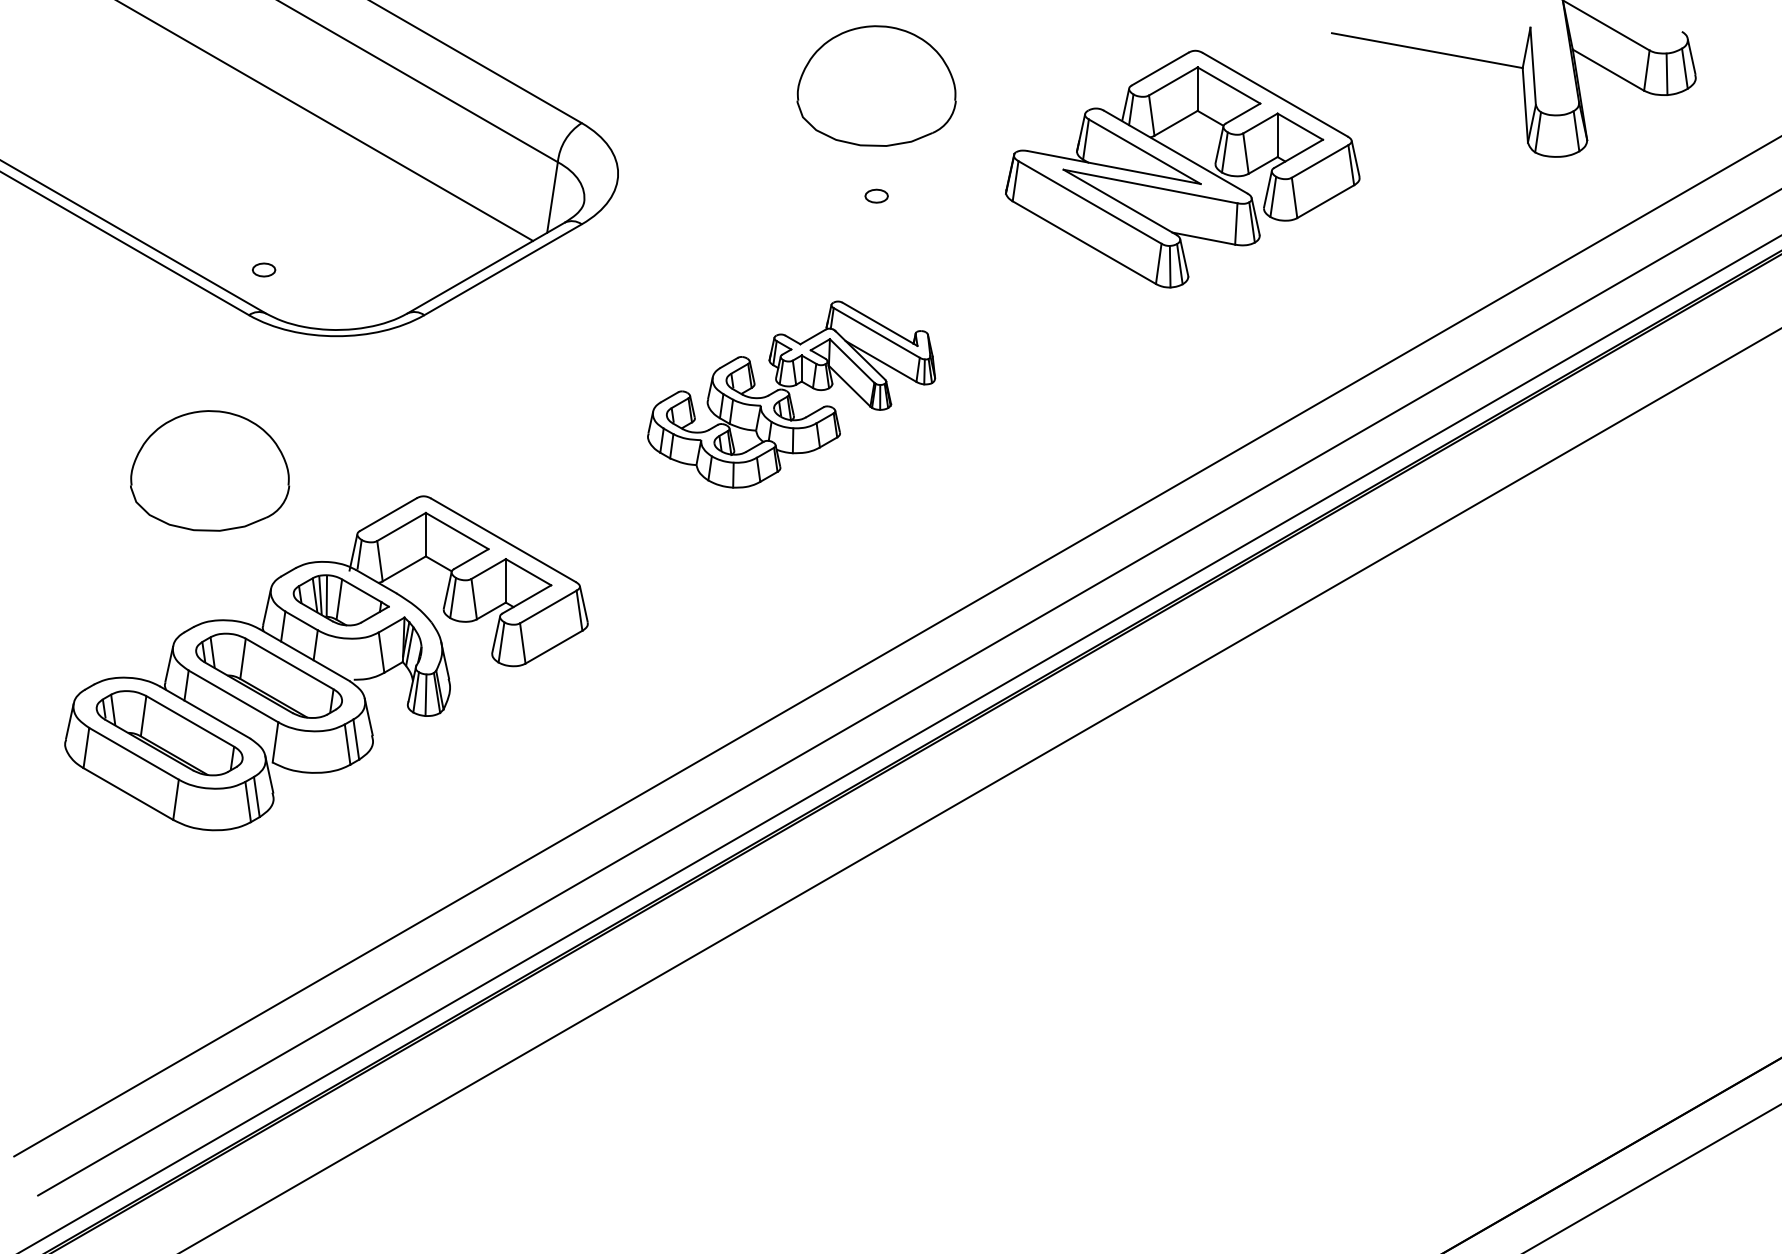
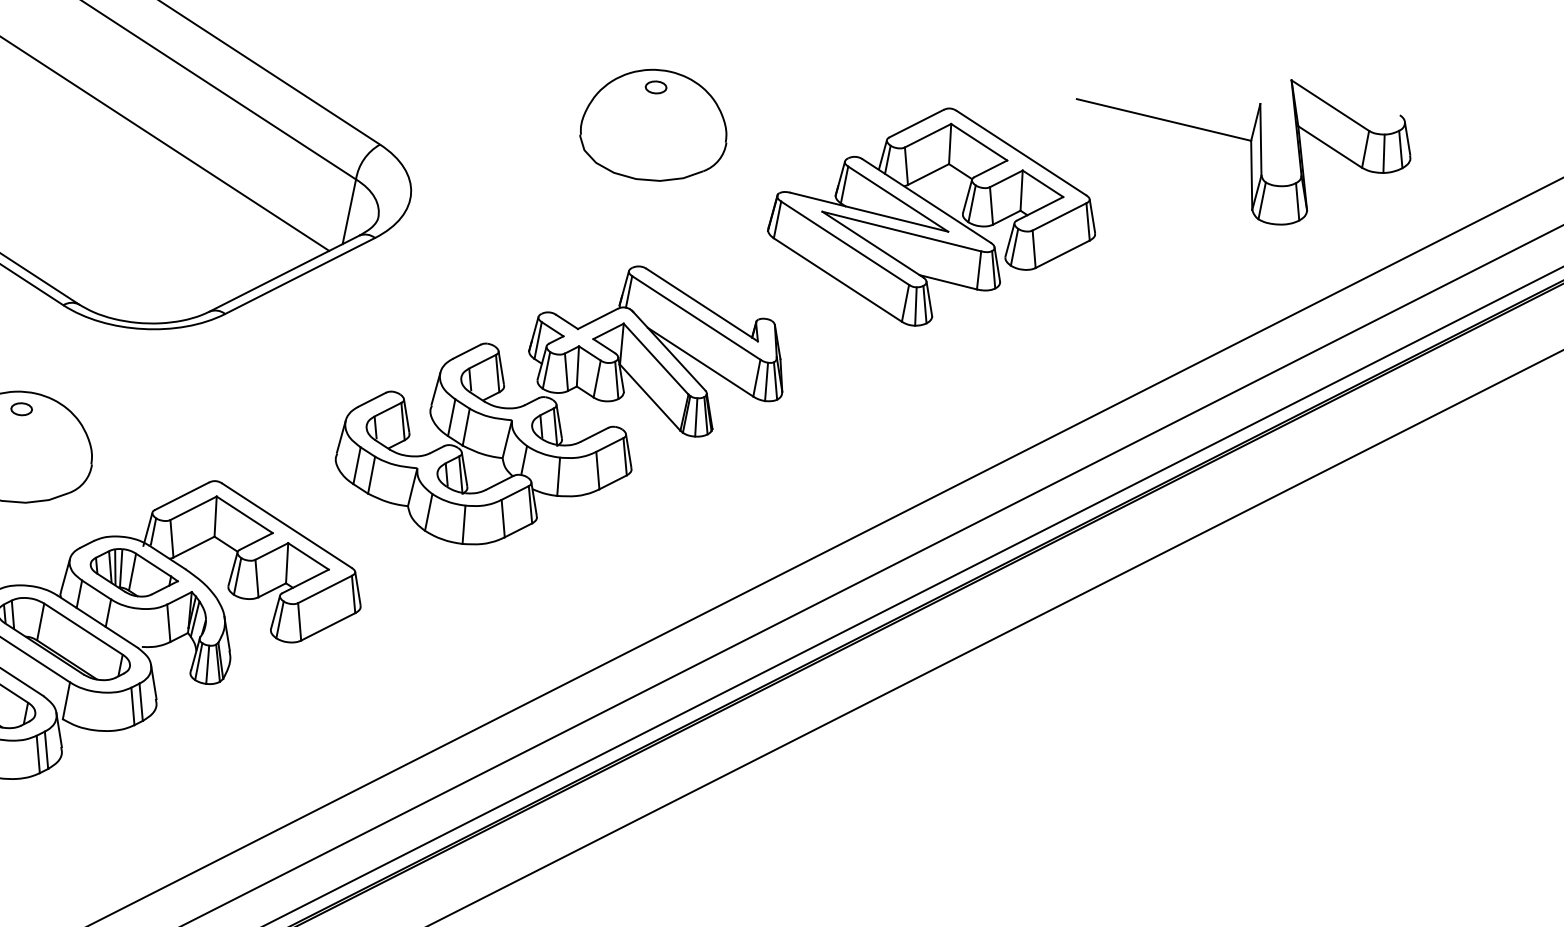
part: (876, 195) -> (655, 86), moved
part: (264, 269) -> (22, 408), moved
part: (791, 394) -> (560, 405), size x1.67

